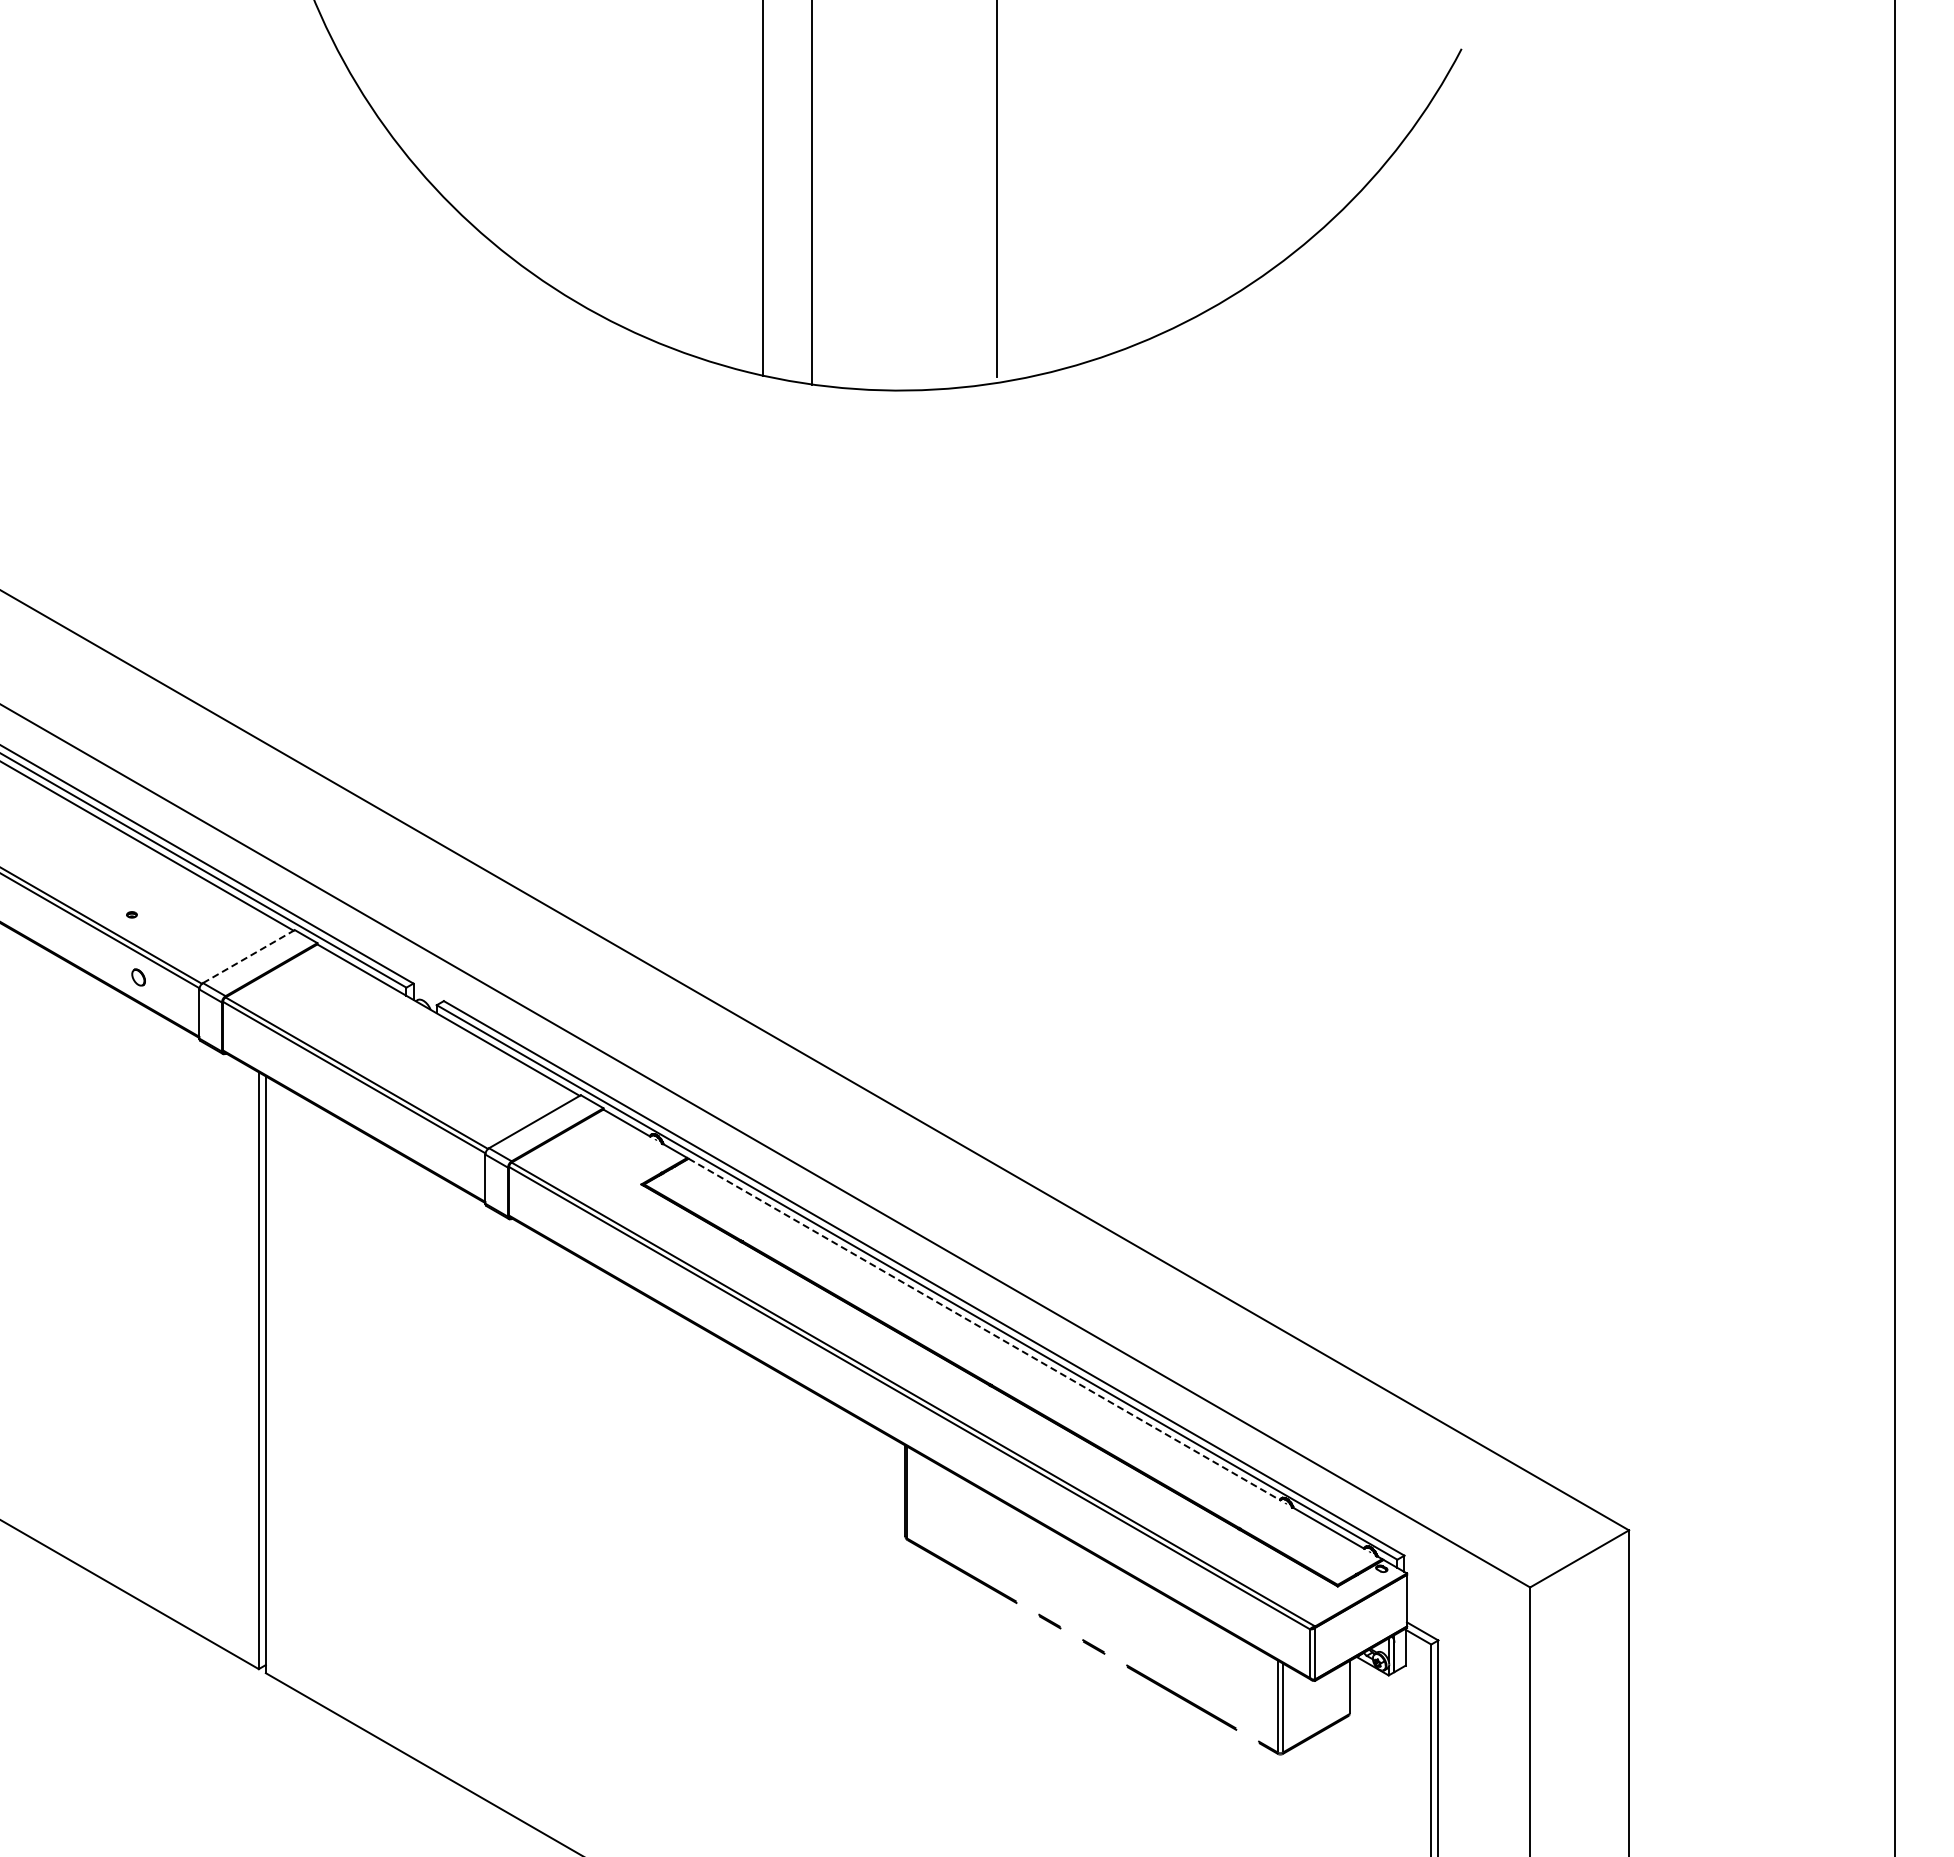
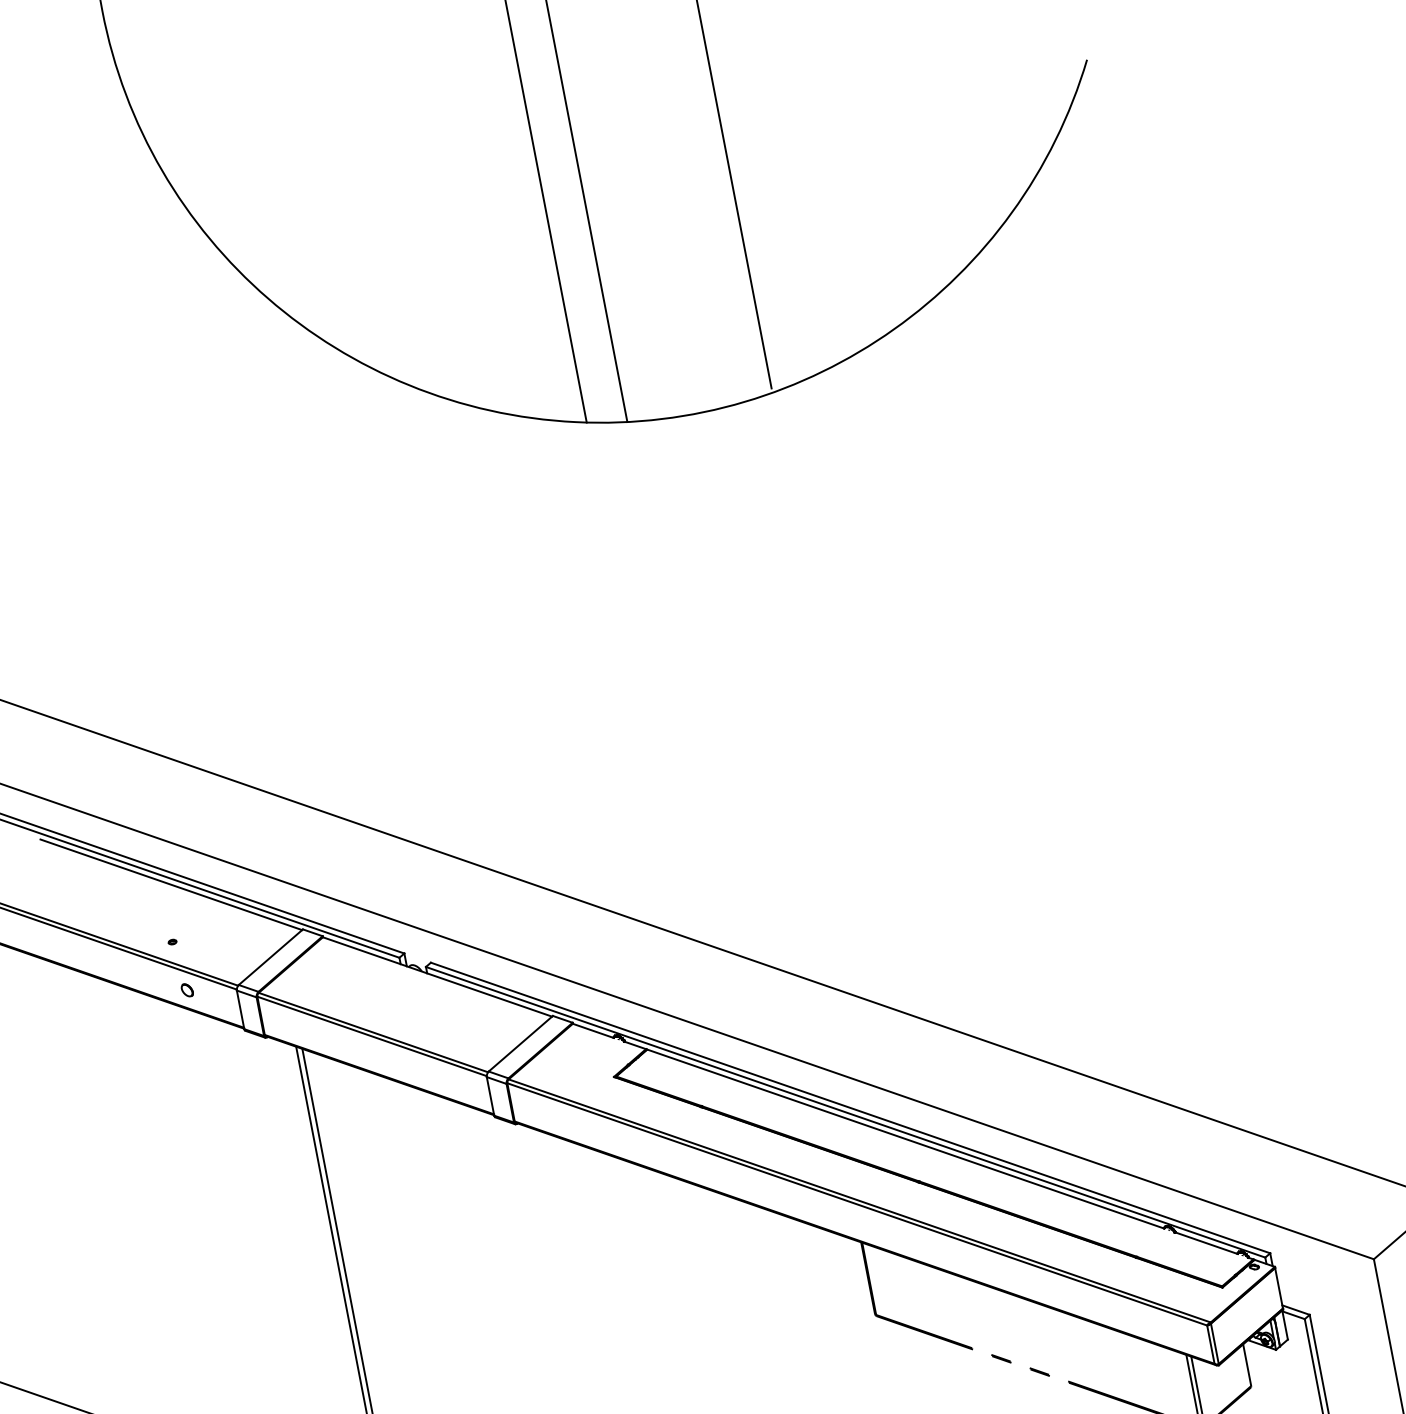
line: (249, 956) -> (271, 957), dashed -> solid
line: (984, 1329) -> (905, 1139), dashed -> solid

